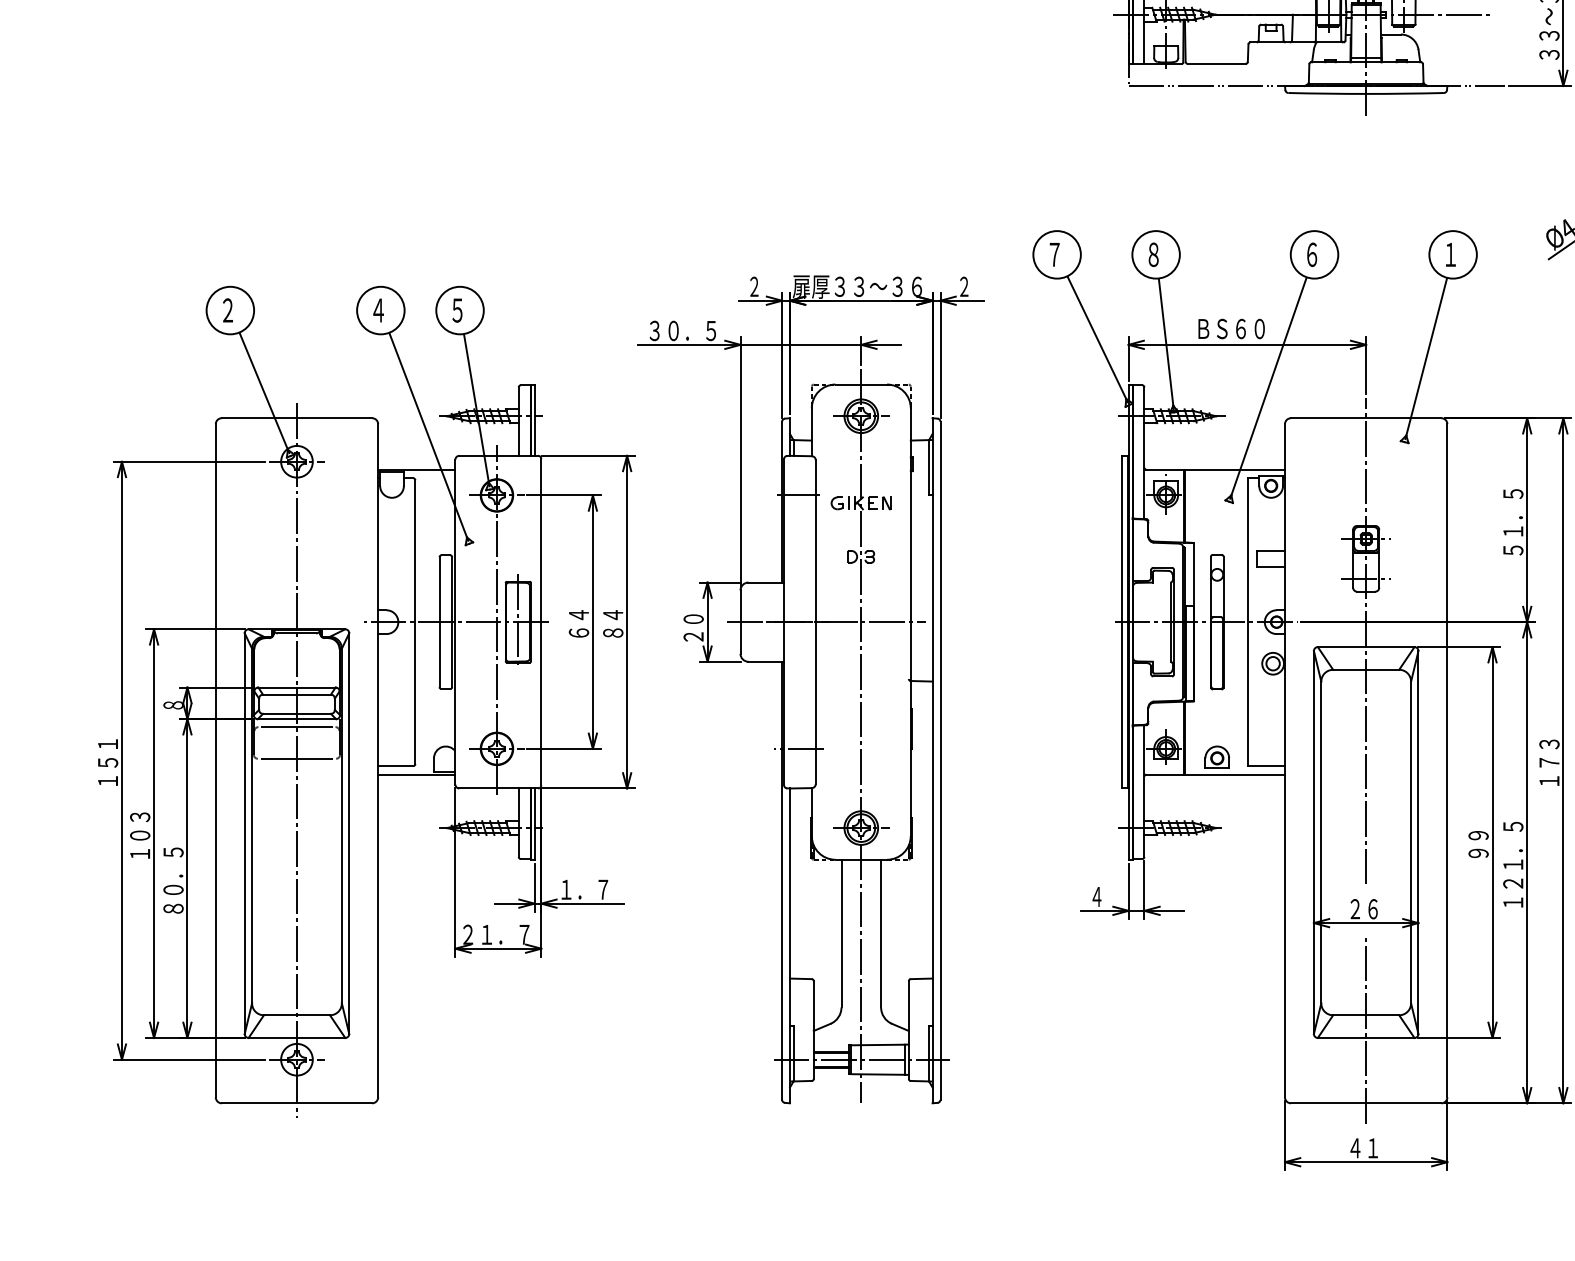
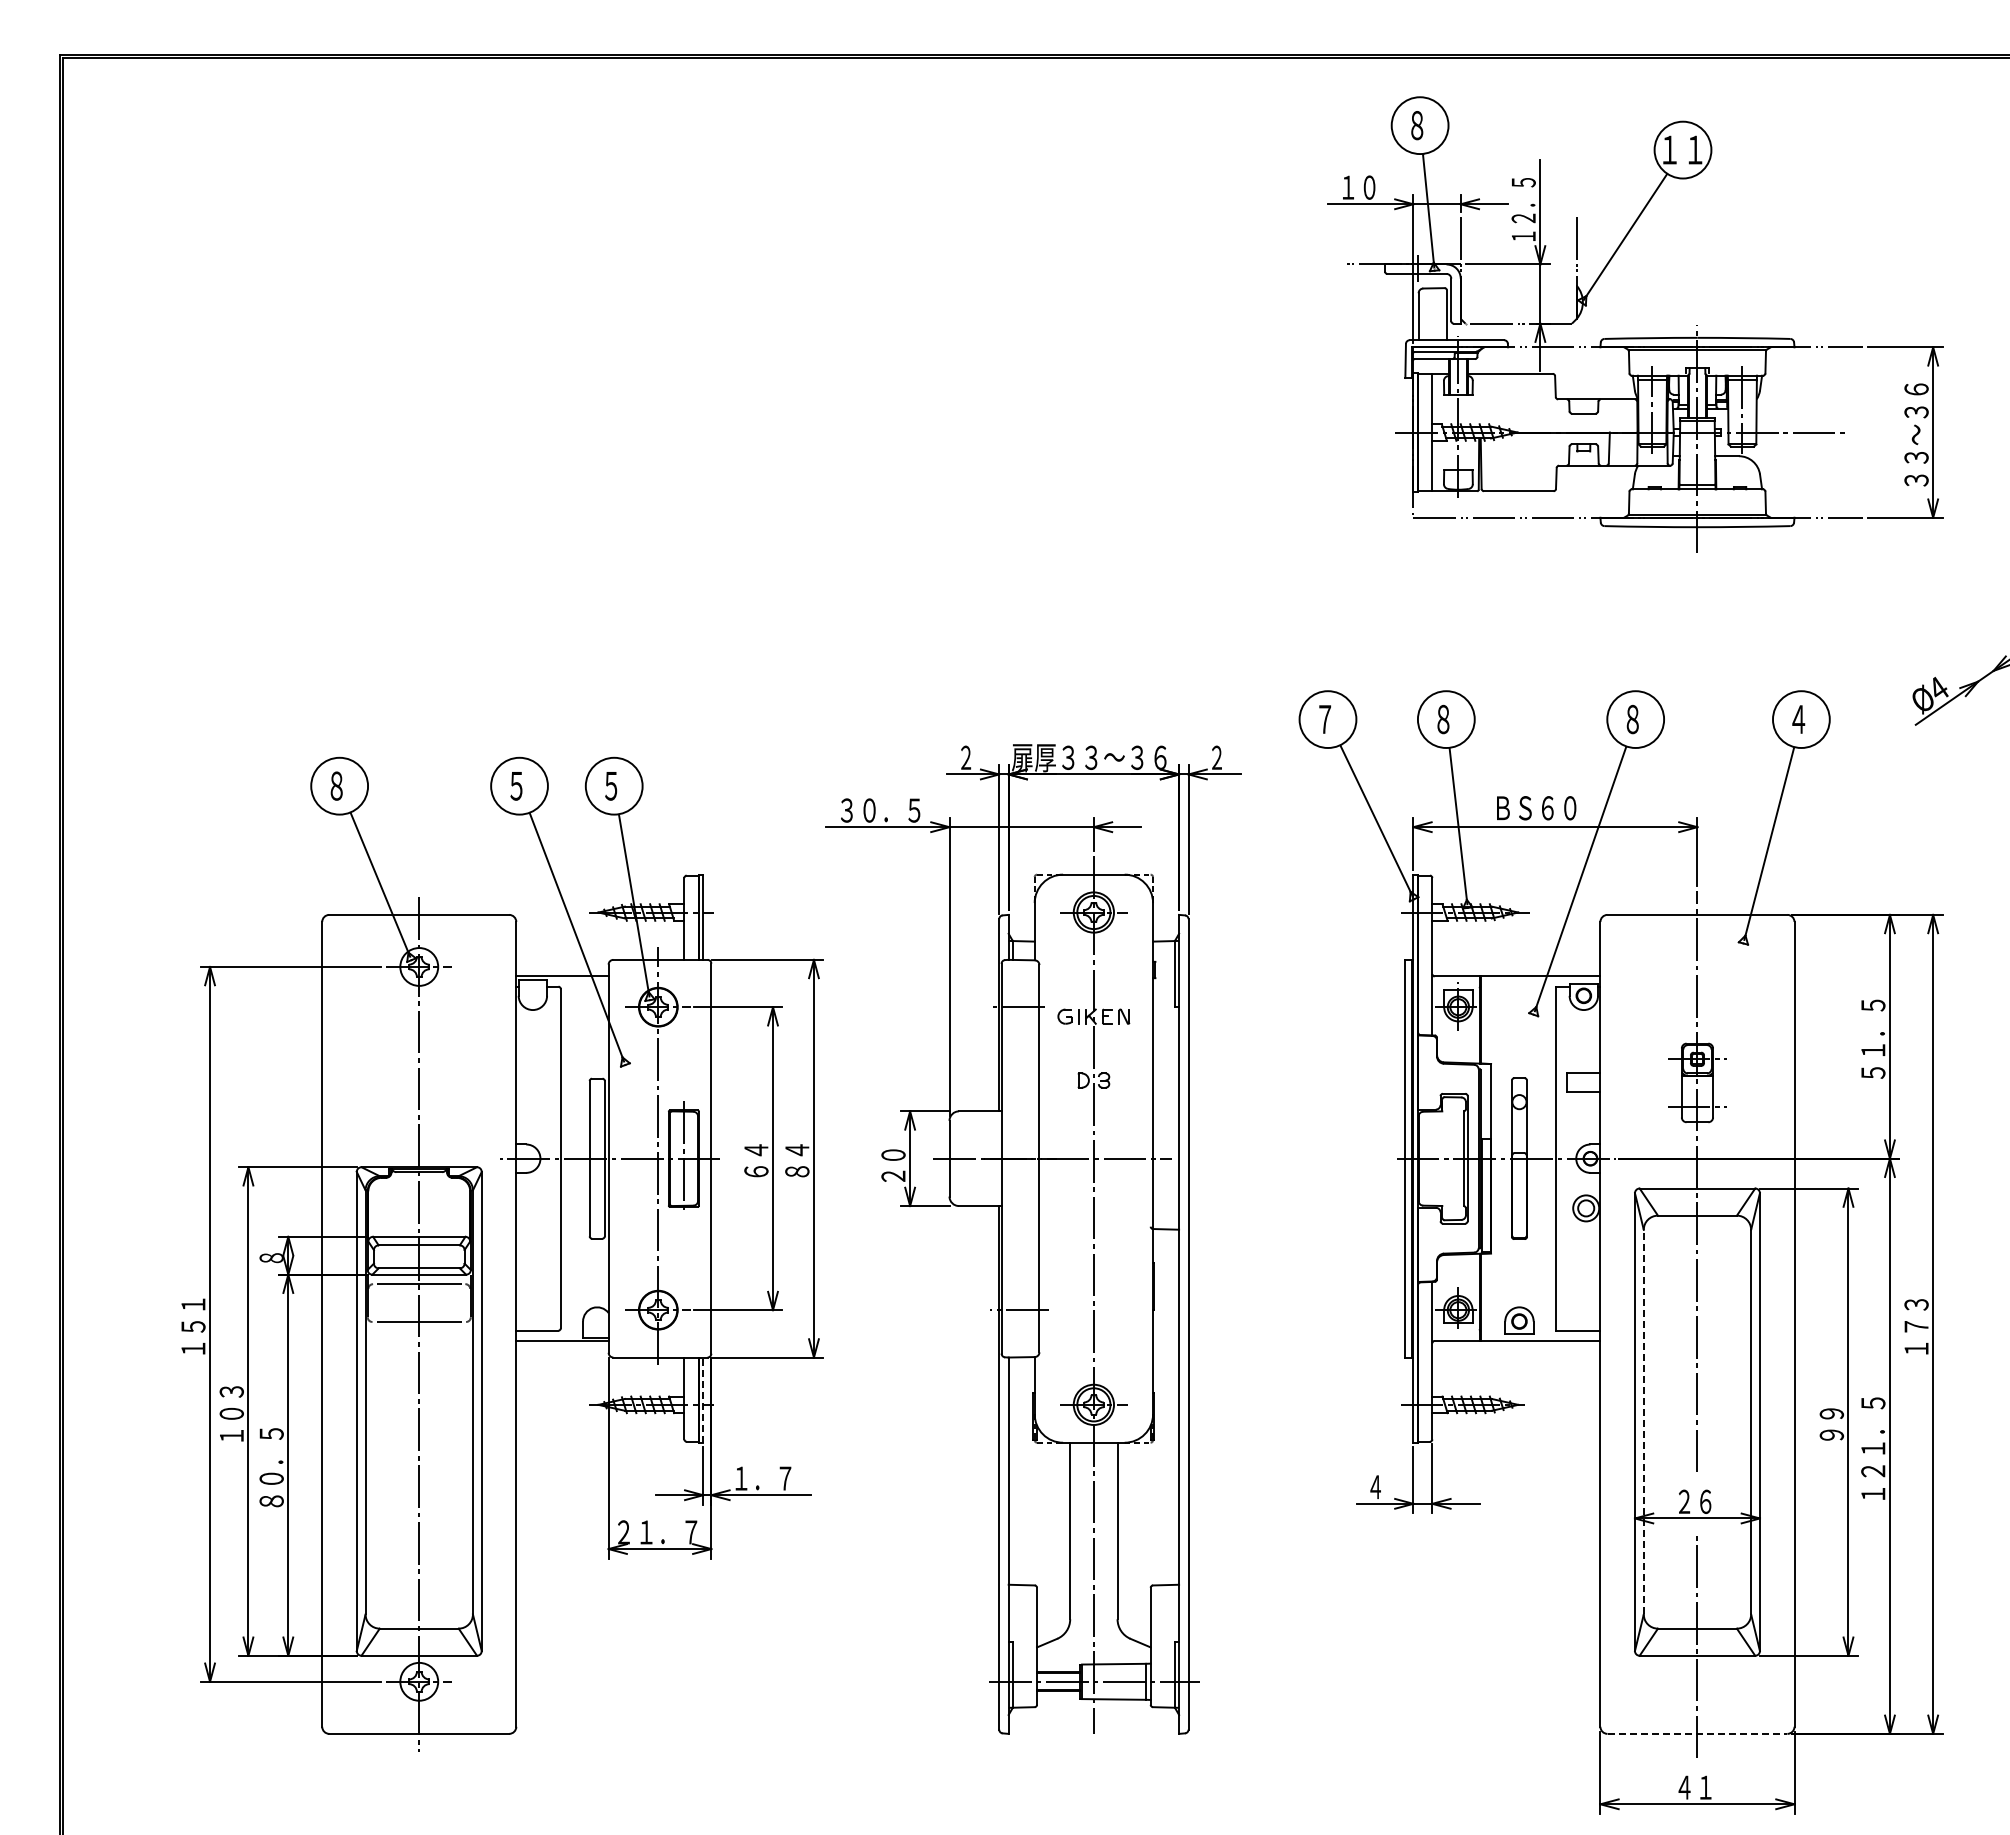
text: (1311, 254) -> (1632, 719), ６ -> ８
text: (1450, 254) -> (1798, 719), １ -> ４
text: (227, 309) -> (336, 785), ２ -> ８
text: (378, 310) -> (516, 786), ４ -> ５
line: (534, 824) -> (703, 1400), solid -> dashed
line: (1321, 842) -> (1643, 1421), solid -> dashed
line: (1366, 1102) -> (1697, 1733), solid -> dashed

